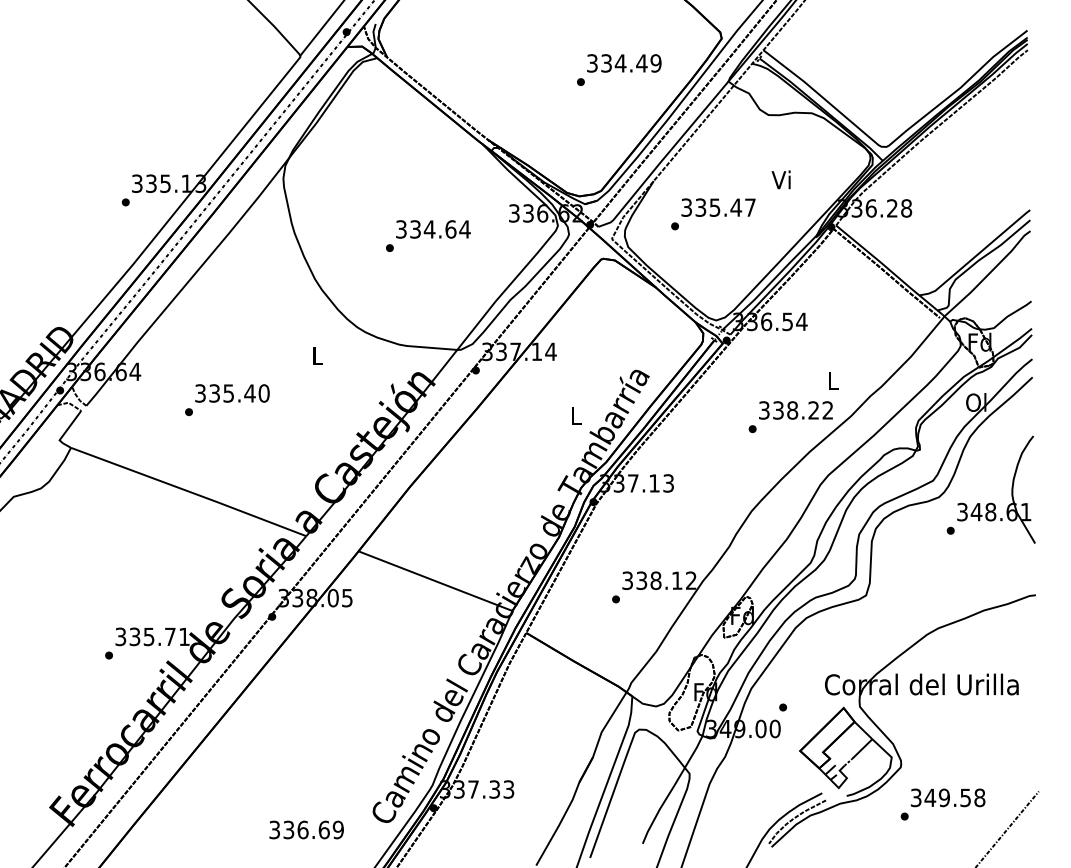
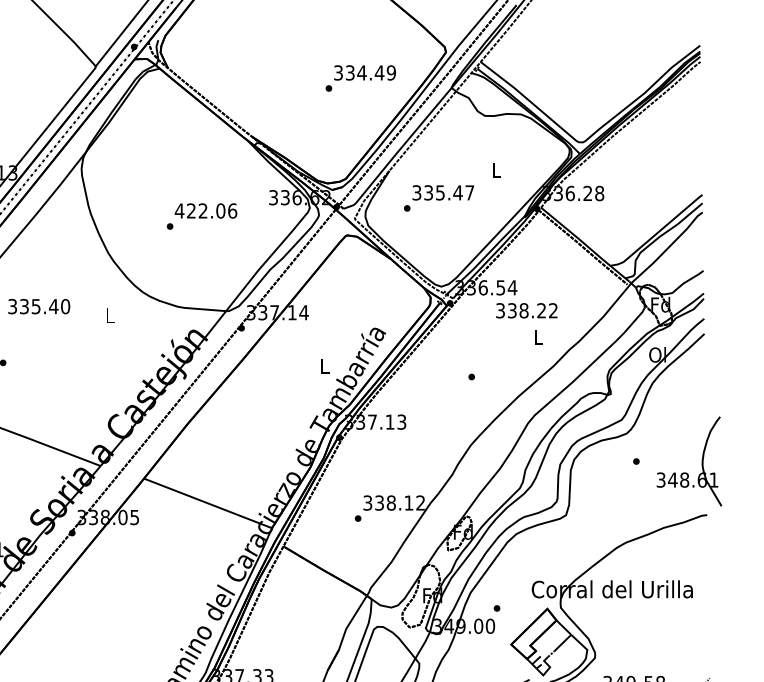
text: (780, 179) -> (494, 169), Vi -> L
text: (432, 229) -> (205, 211), 334.64 -> 422.06
text: (232, 393) -> (39, 306), moved
text: (795, 410) -> (526, 310), moved
part: (991, 502) -> (685, 472), moved

